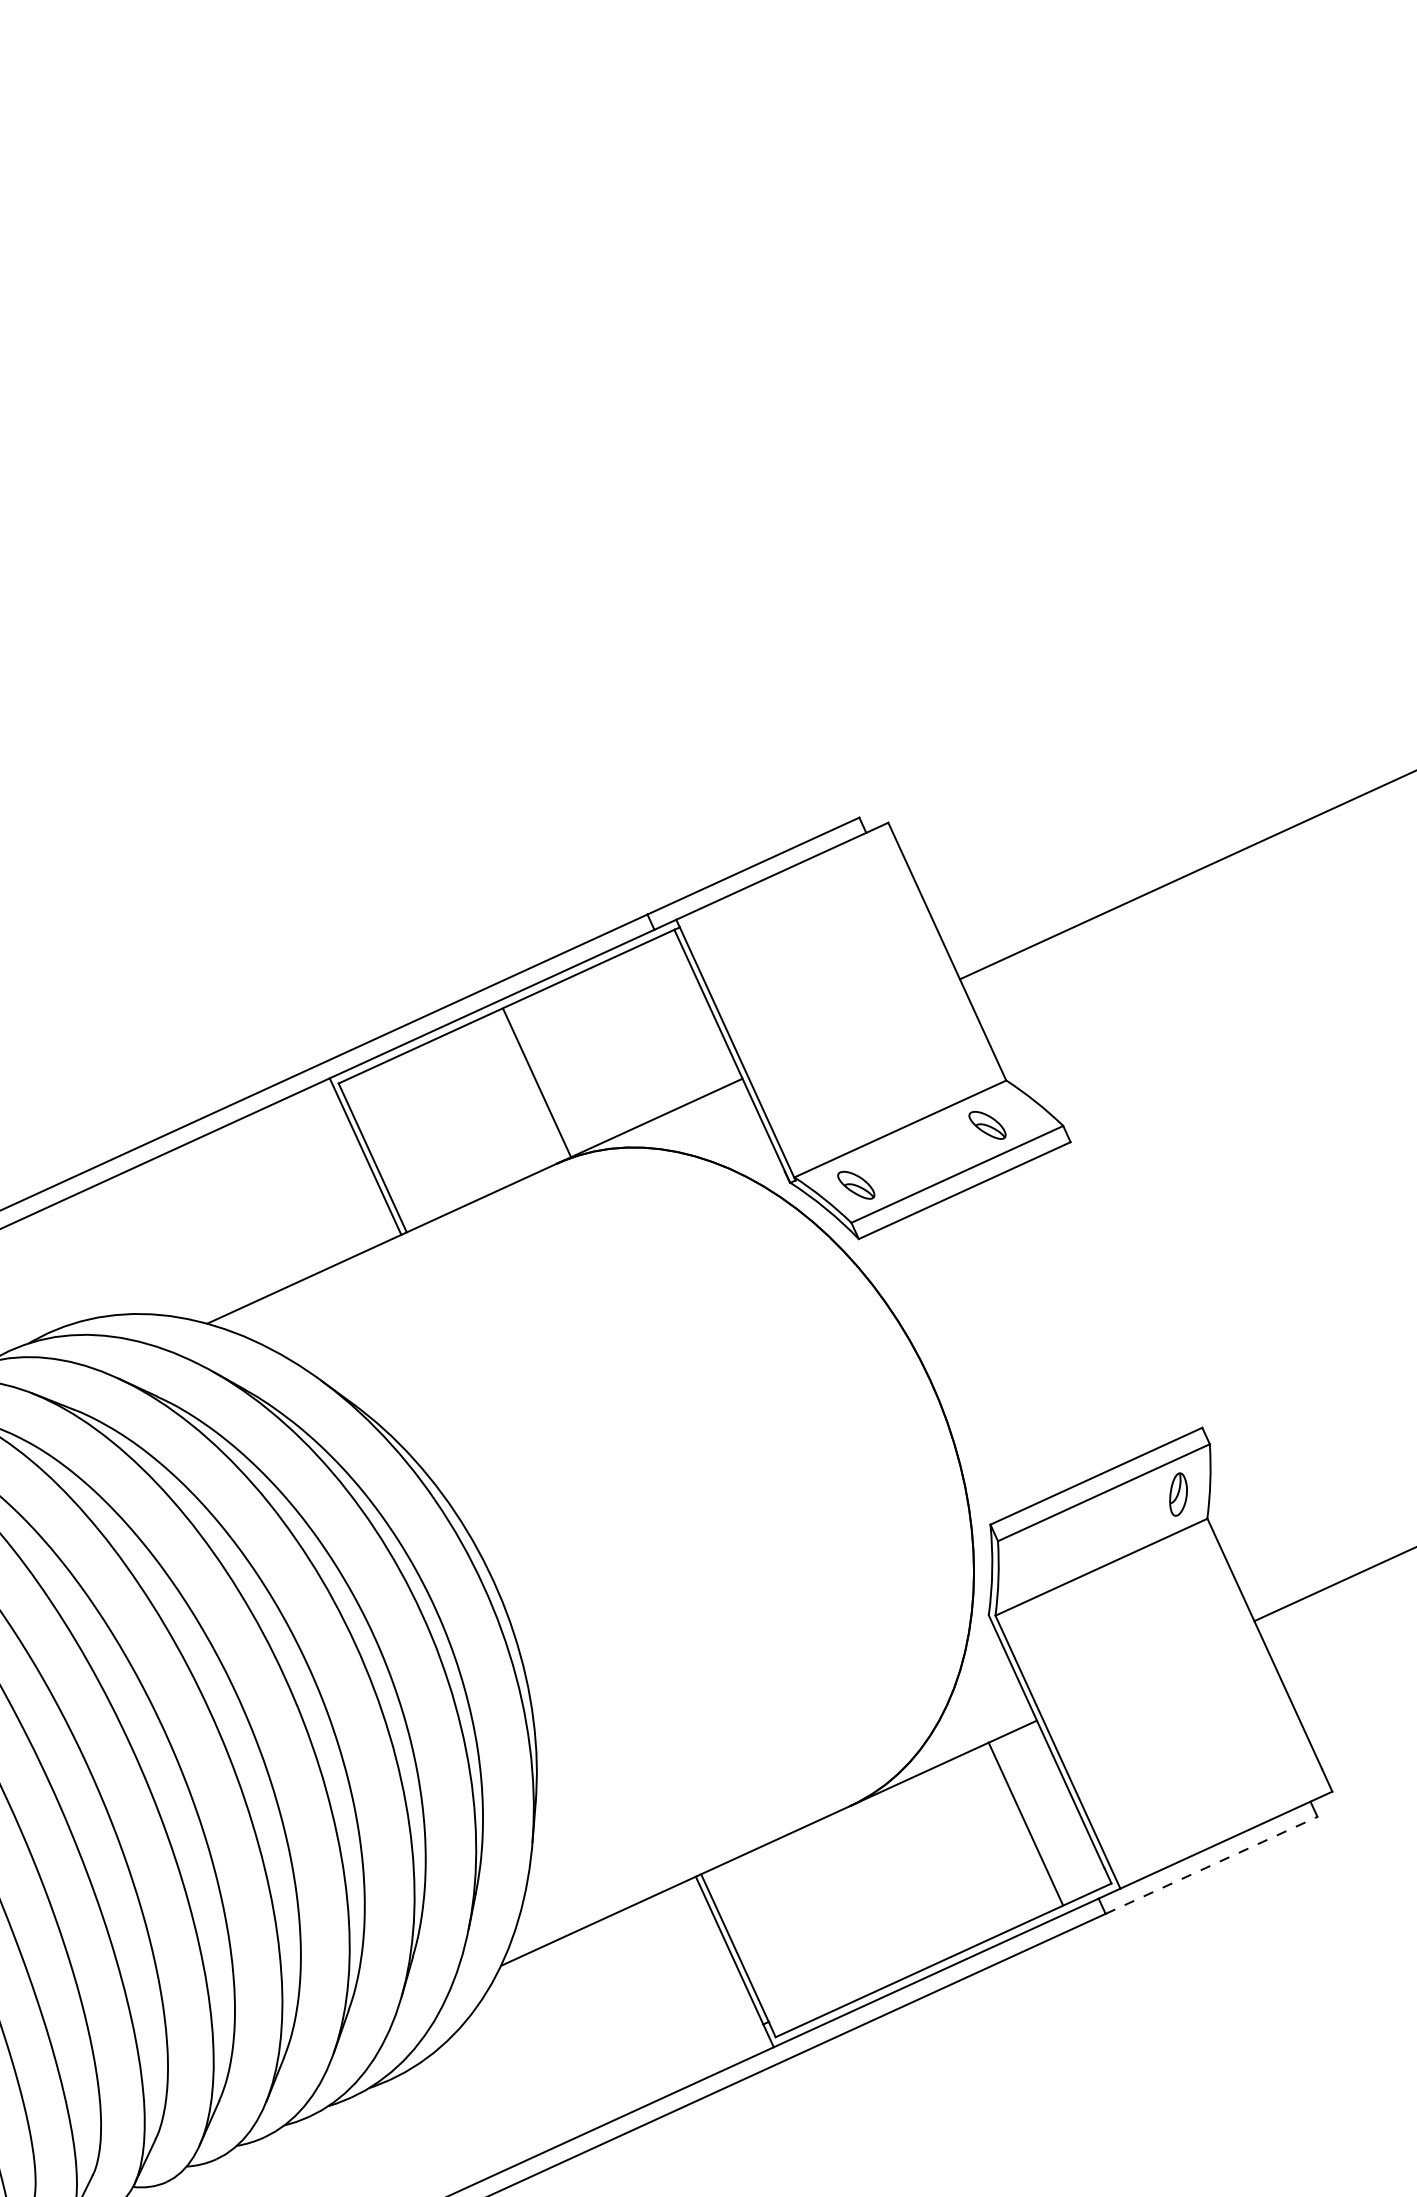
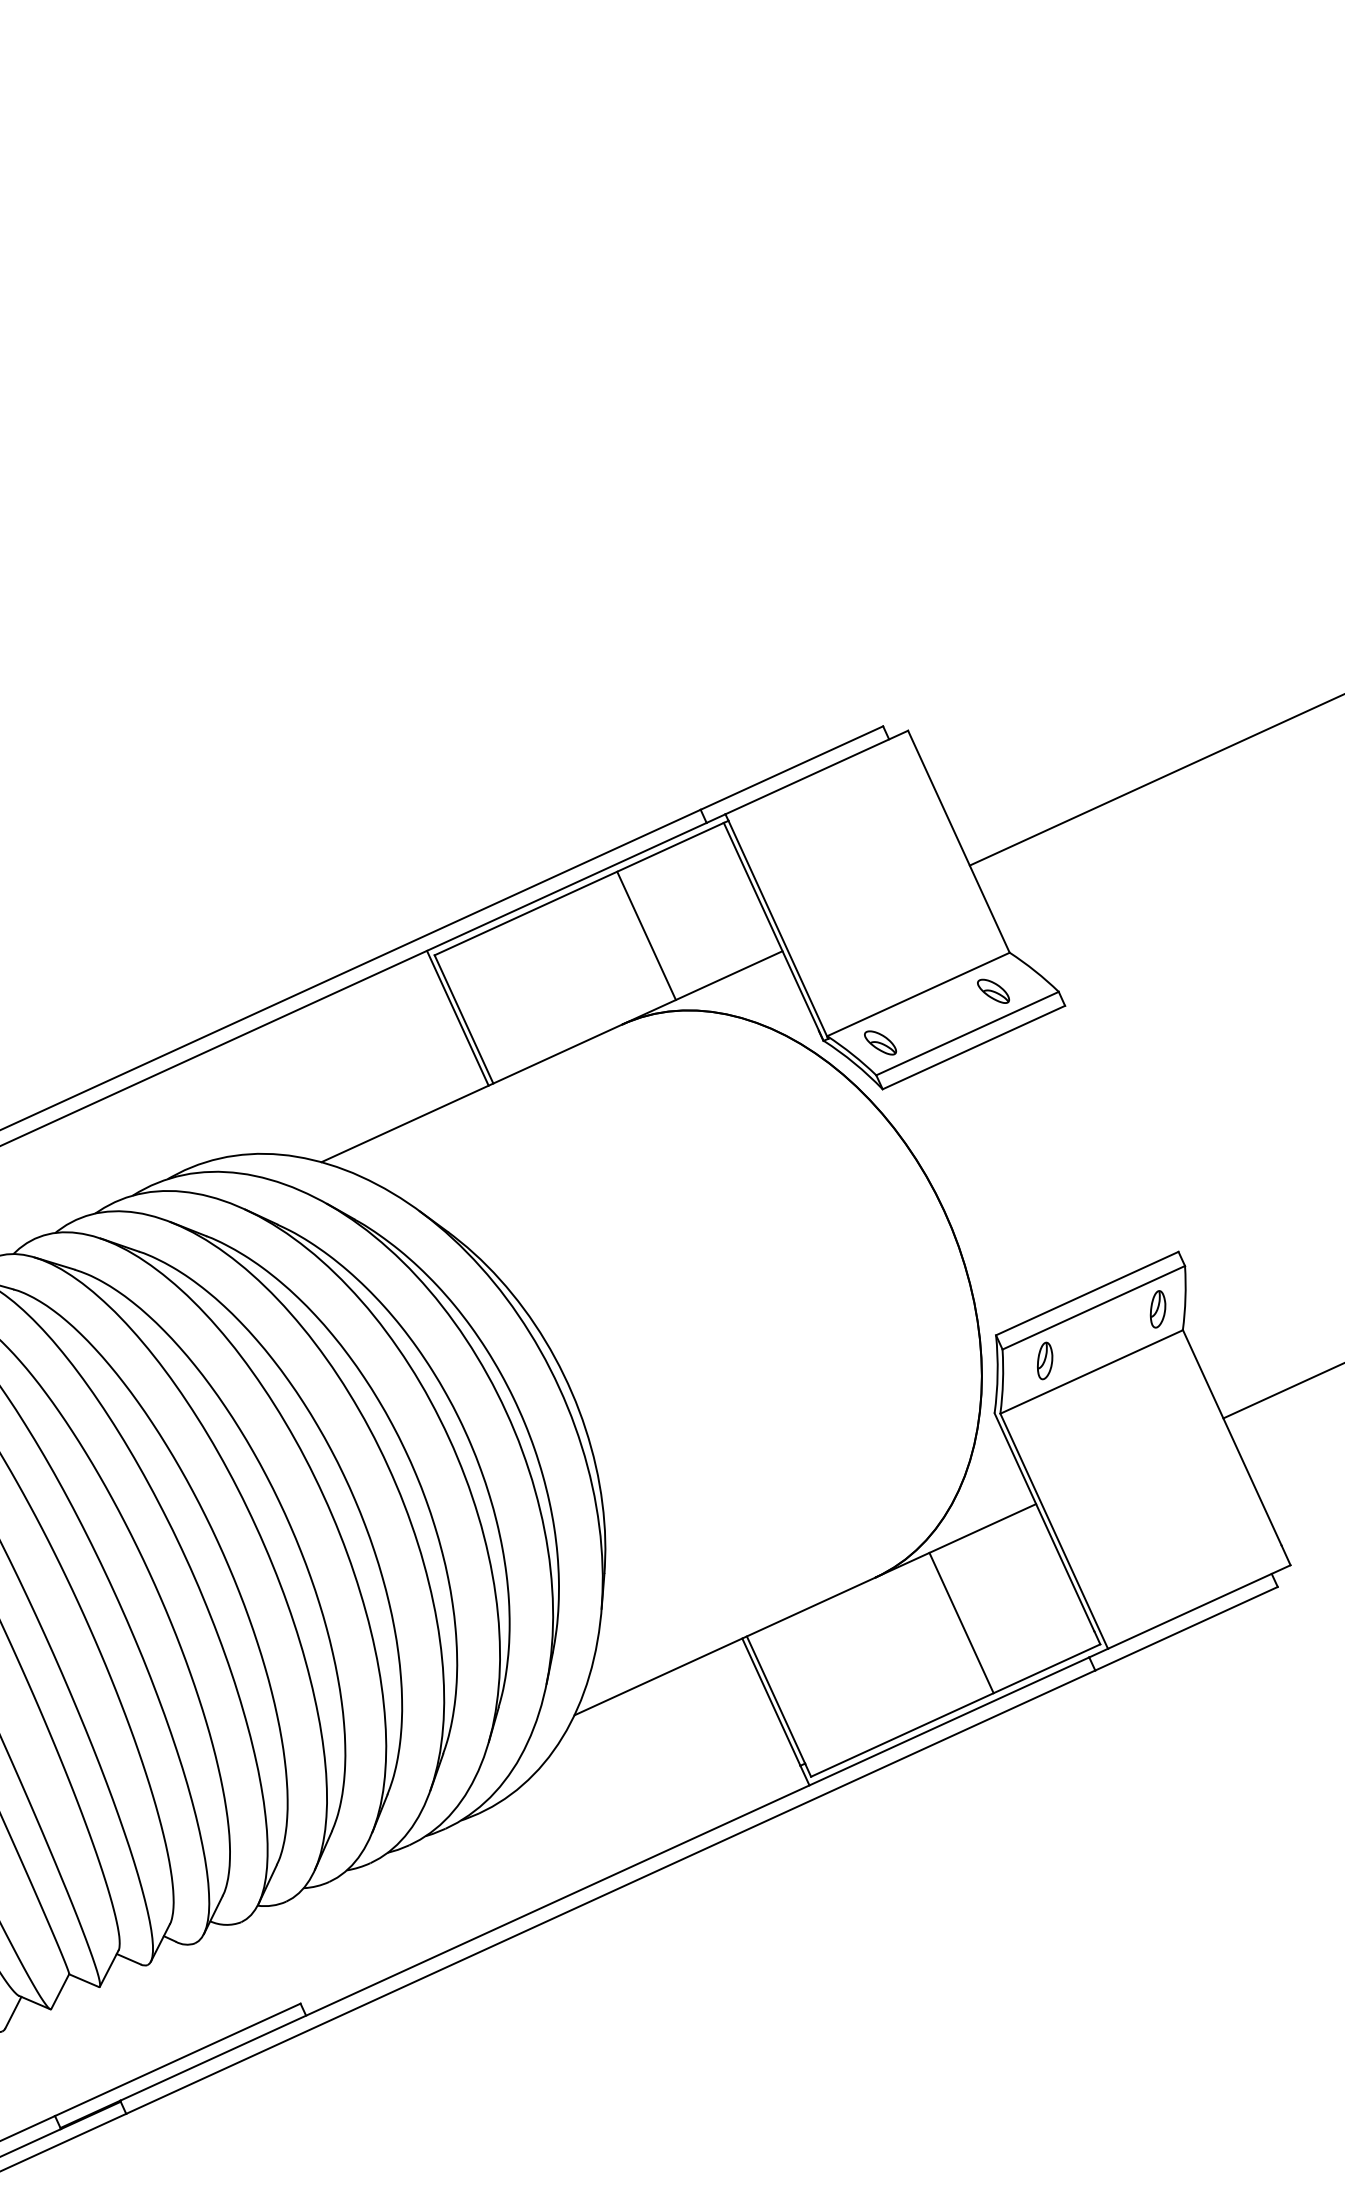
line: (537, 1082) -> (646, 935), moved
part: (1047, 1553) -> (1045, 1360), added
line: (1025, 1823) -> (961, 1622), moved
line: (1211, 1865) -> (1186, 1628), dashed -> solid

